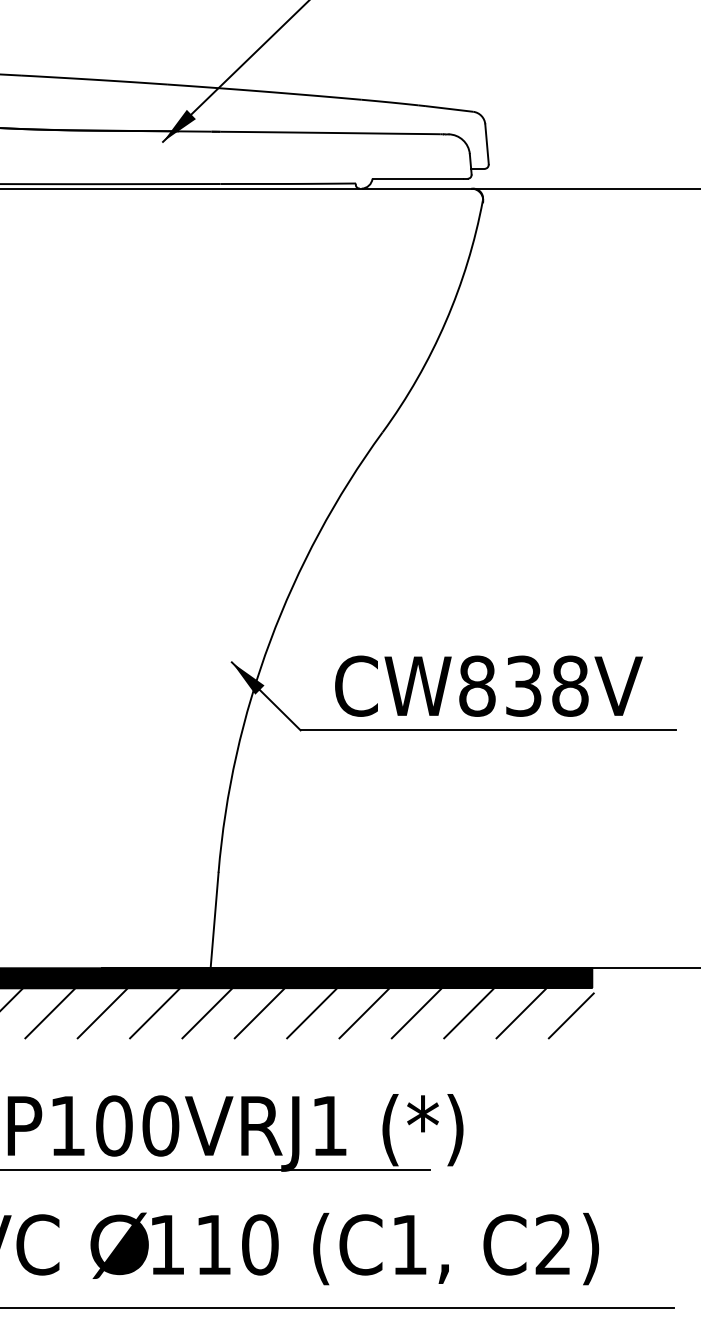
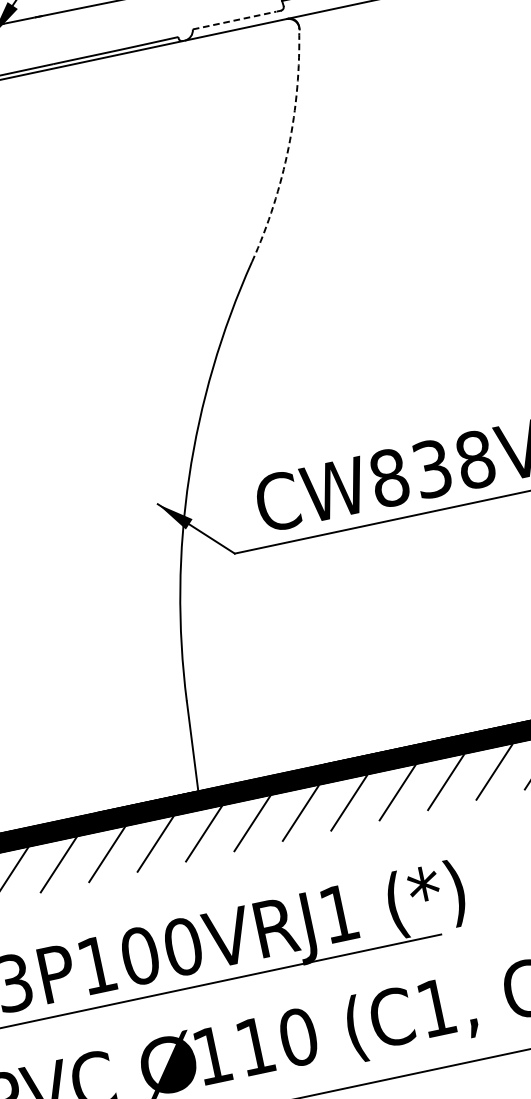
line: (418, 178) -> (235, 20), solid -> dashed
arc: (445, 321) -> (288, 147), solid -> dashed

